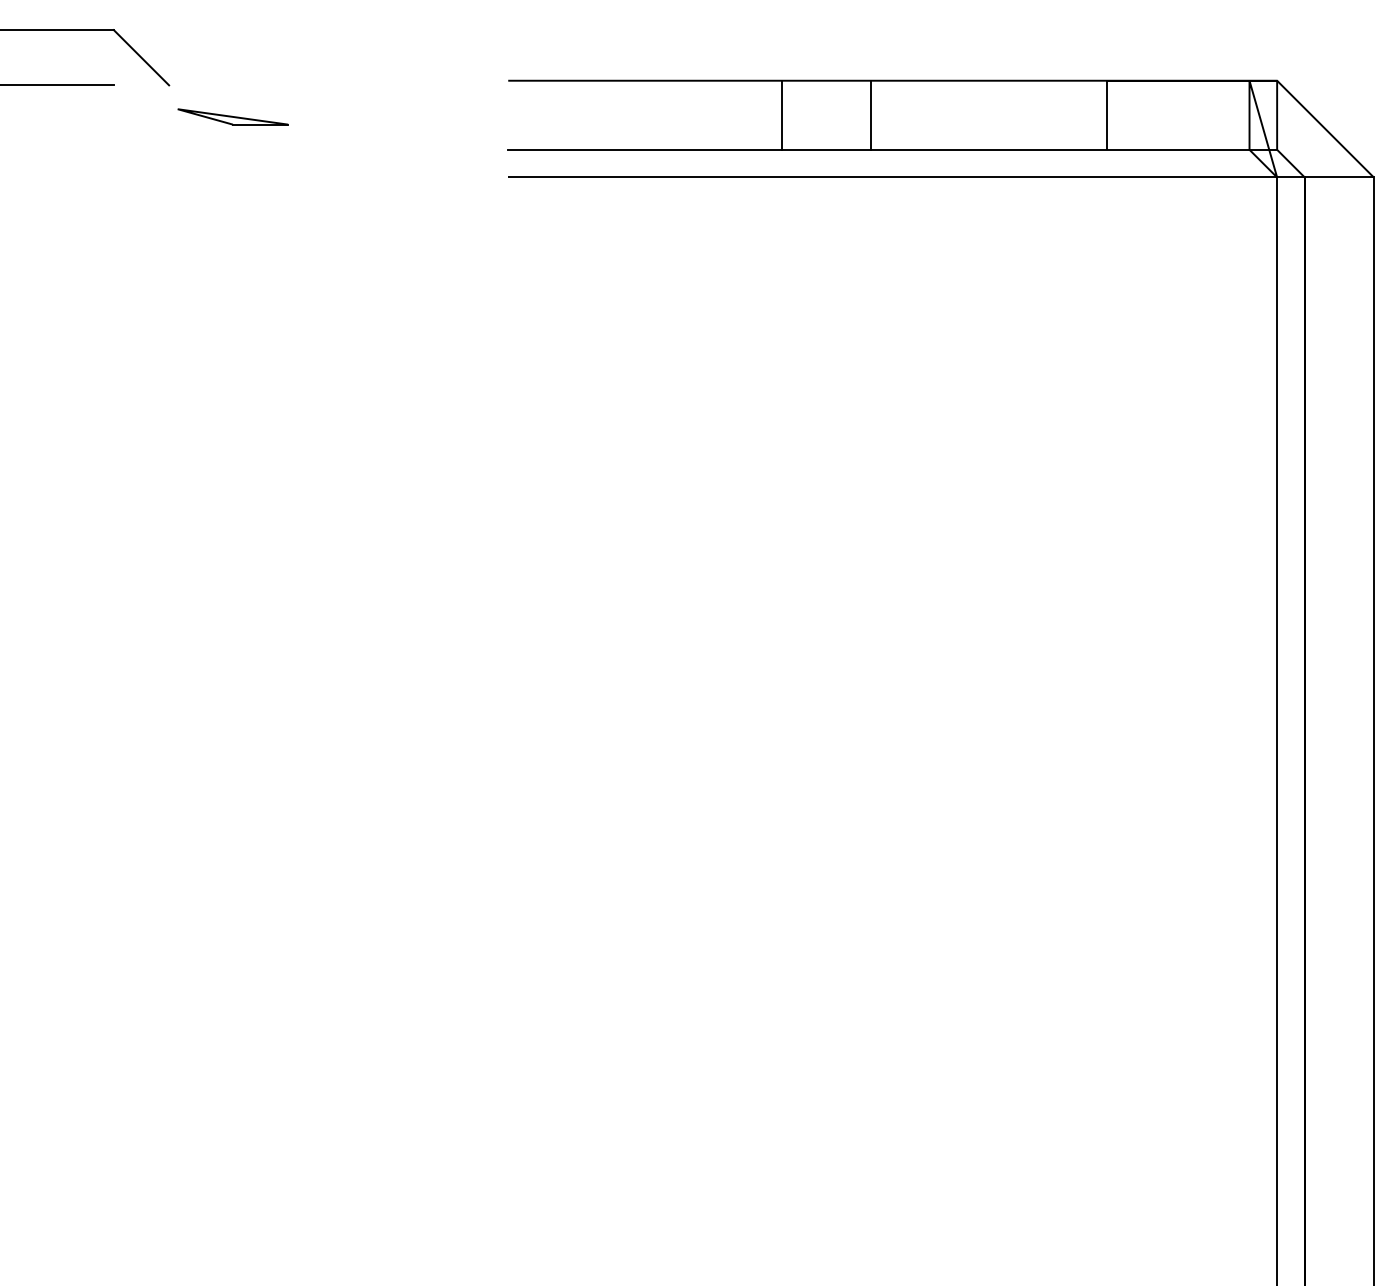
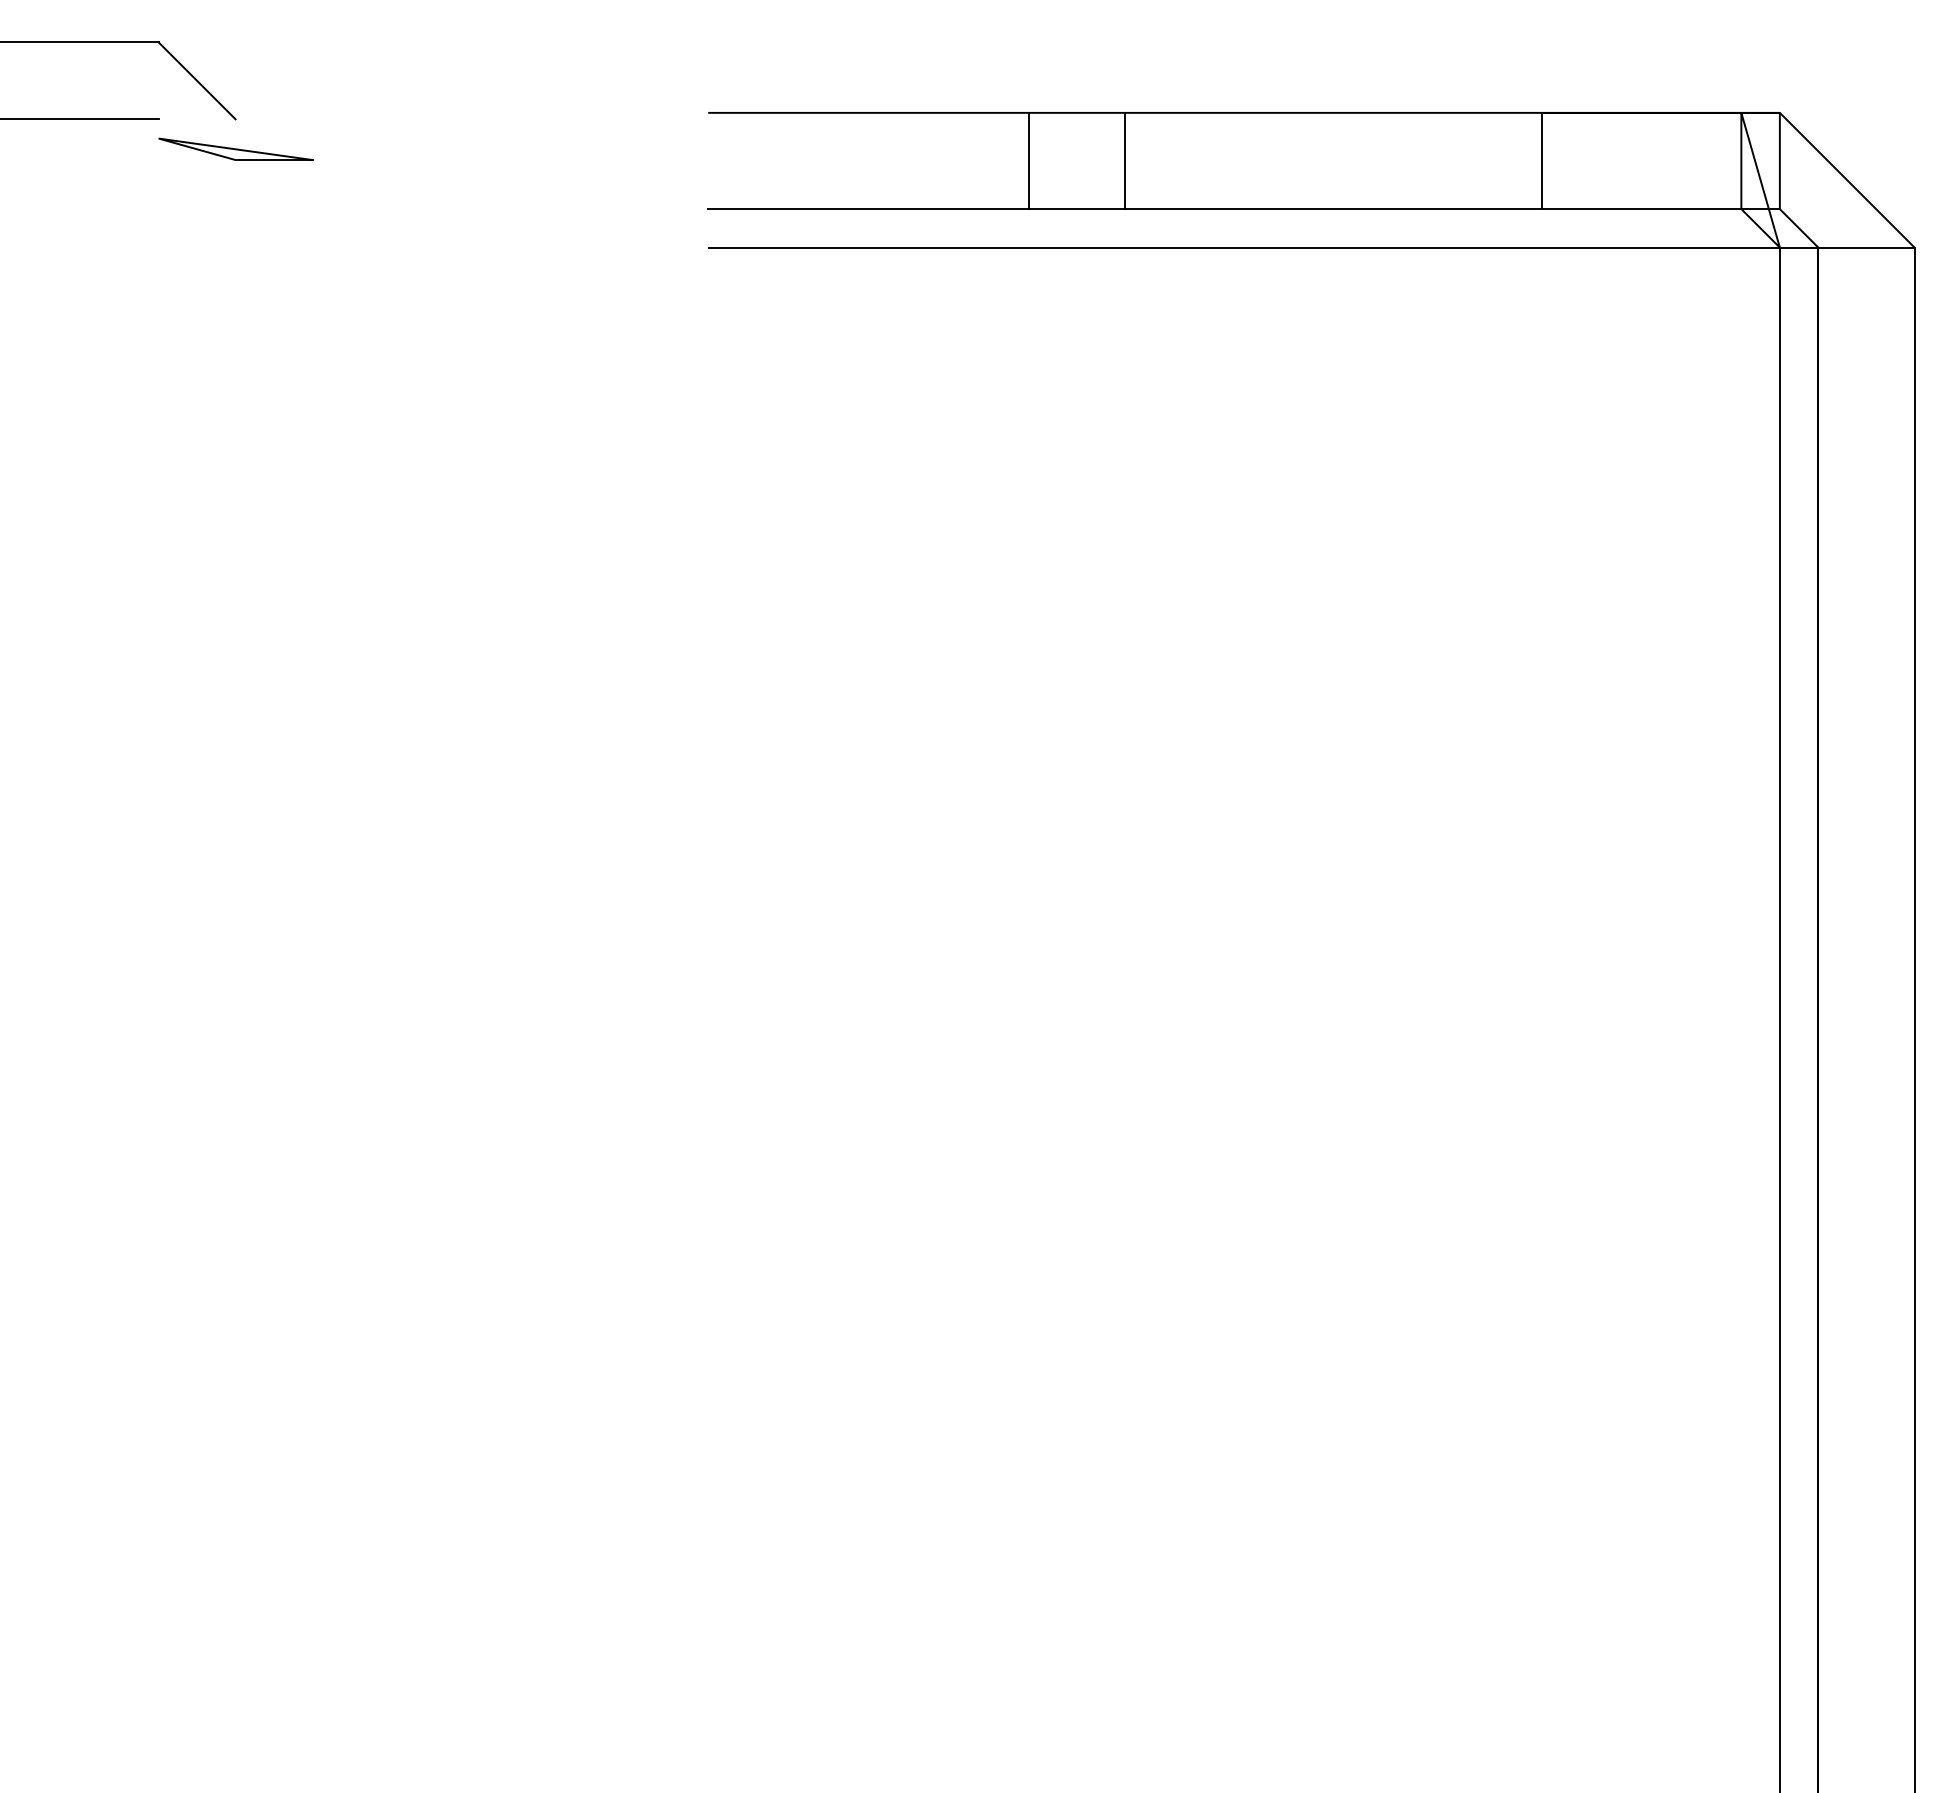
line: (782, 114) -> (1029, 160), moved
line: (870, 114) -> (1125, 160), moved
part: (232, 116) -> (235, 148), moved

